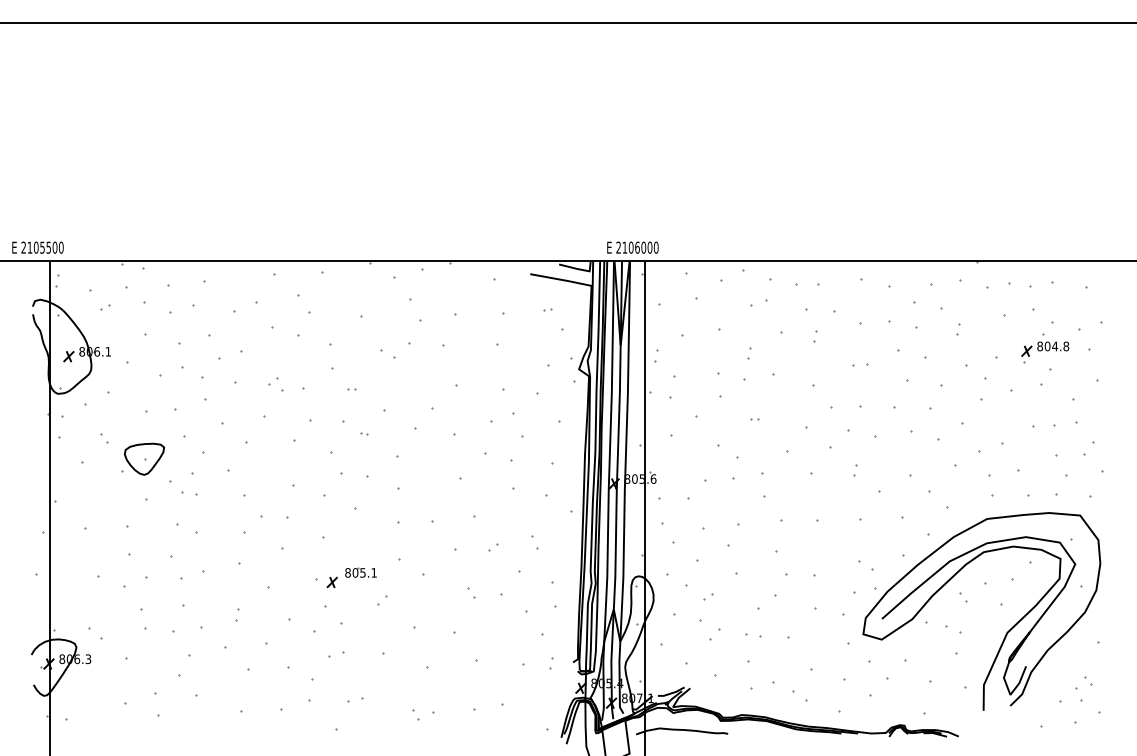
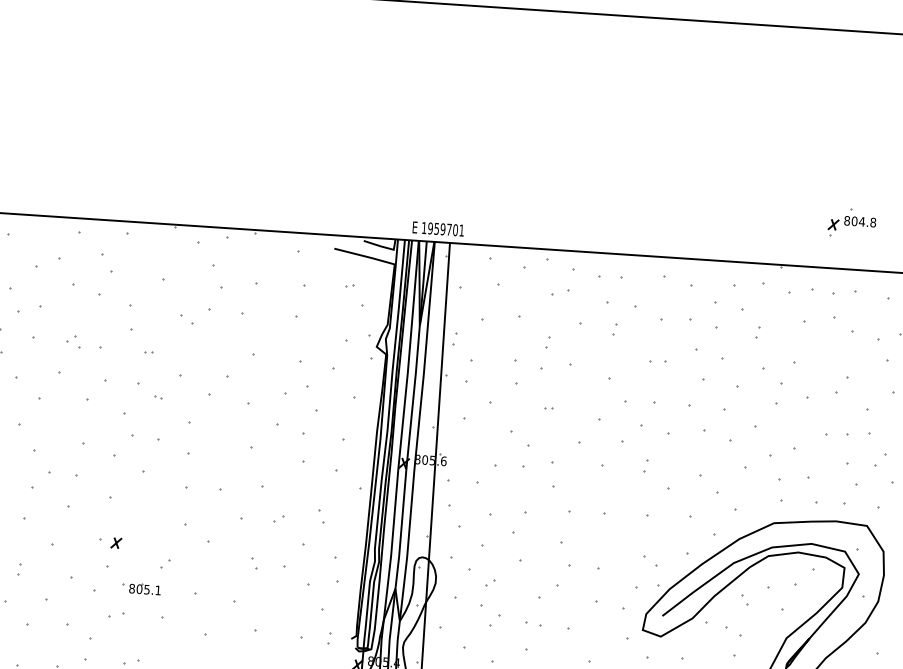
text: (637, 247) -> (443, 229), 2106000 -> 1959701
part: (1045, 348) -> (852, 223), moved
part: (360, 572) -> (144, 589), moved

